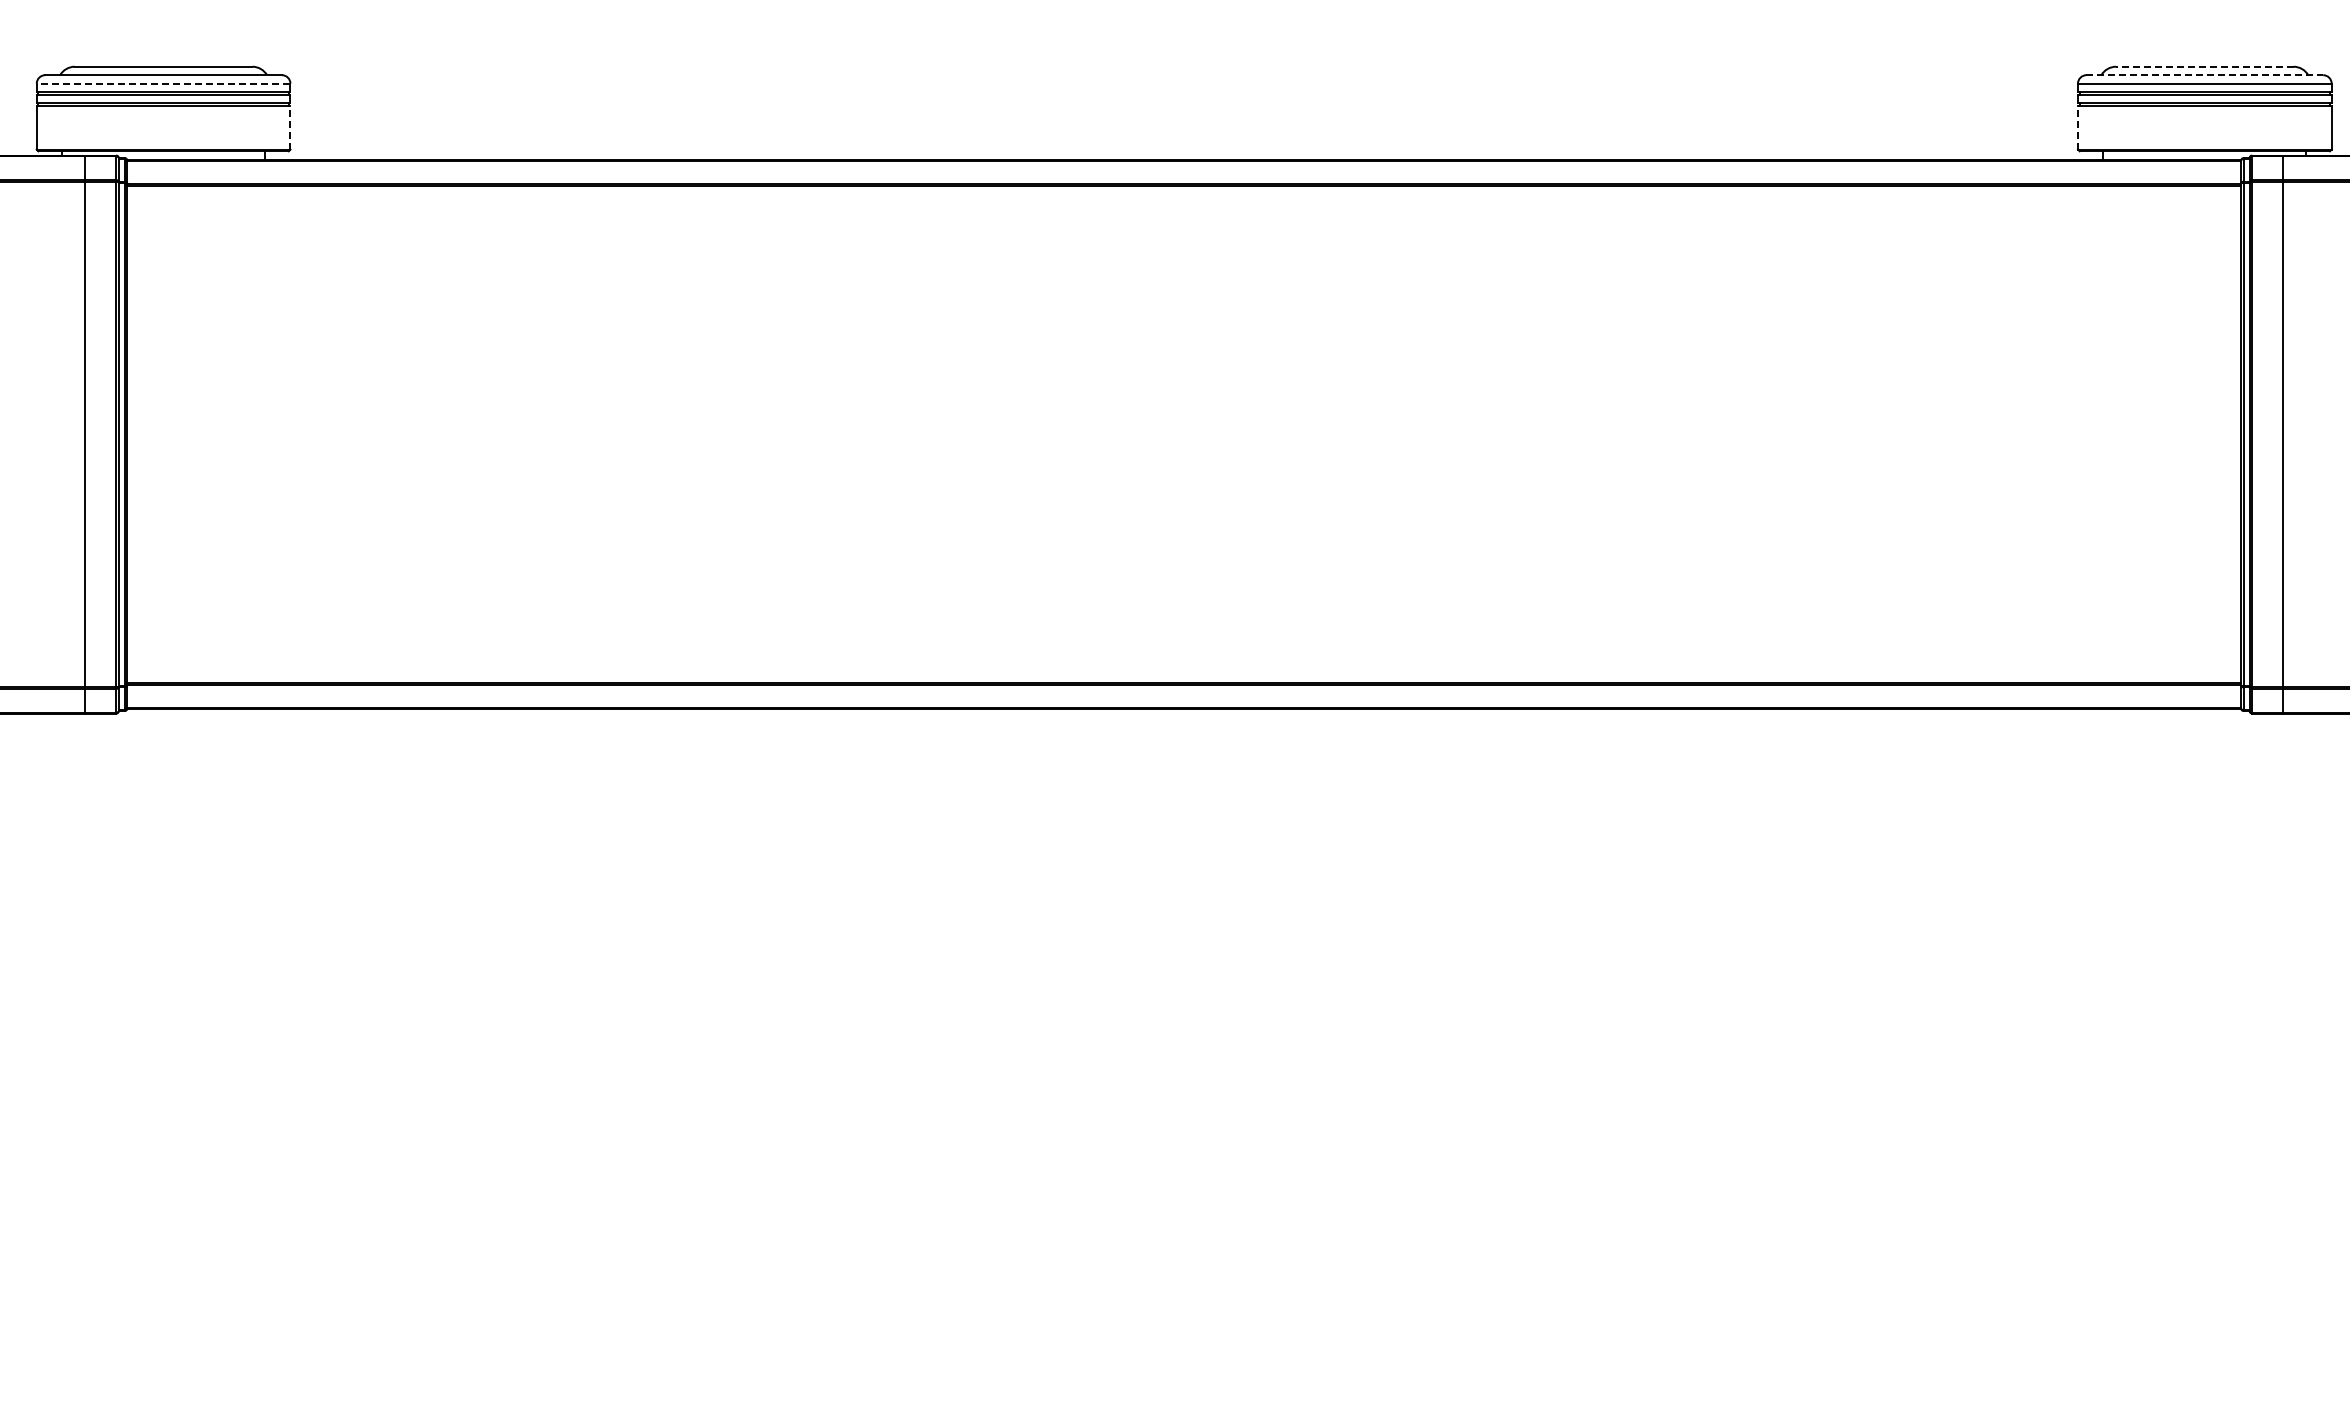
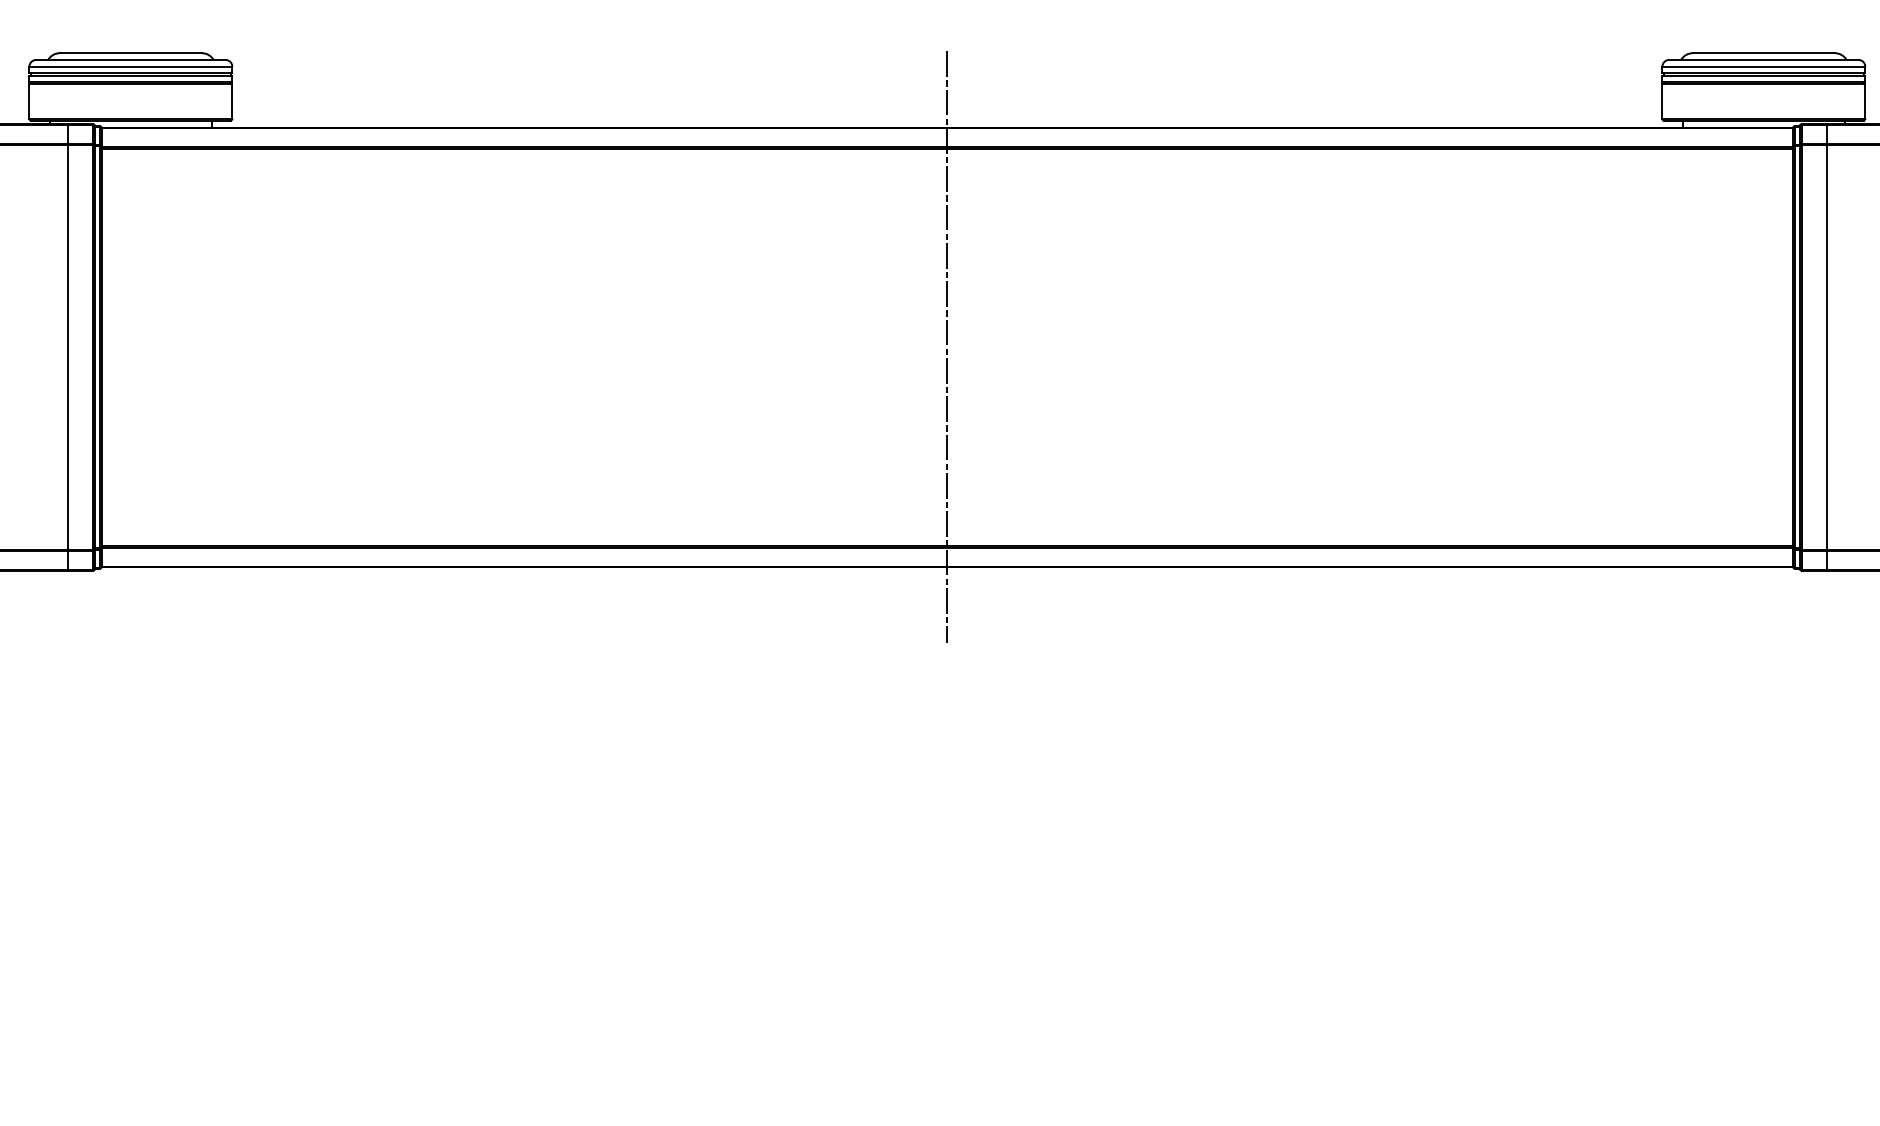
line: (2204, 66) -> (1763, 52), dashed -> solid
line: (2205, 75) -> (1764, 60), dashed -> solid
line: (163, 83) -> (130, 66), dashed -> solid
line: (290, 127) -> (232, 101), dashed -> solid
line: (2077, 127) -> (1662, 101), dashed -> solid
line: (1184, 434) -> (947, 347), added

